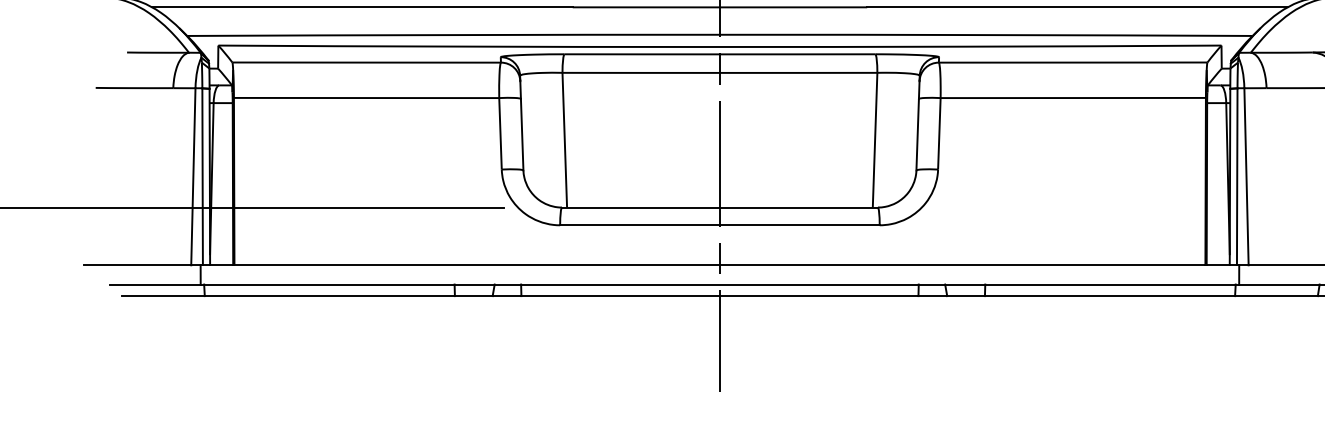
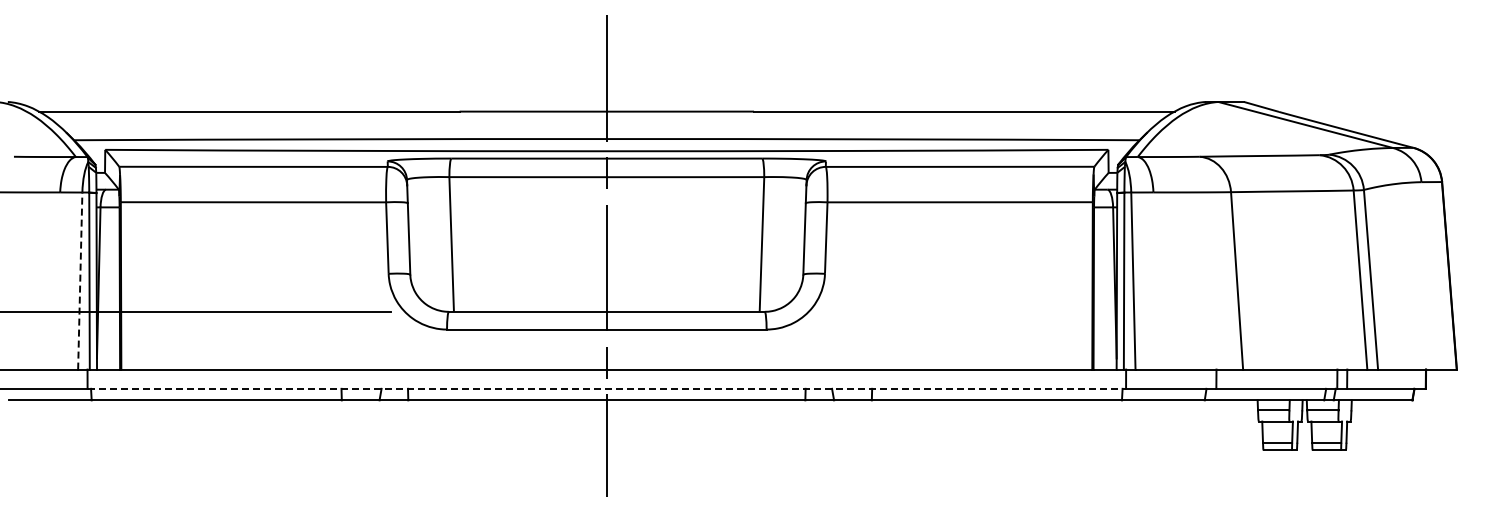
line: (193, 177) -> (80, 281), solid -> dashed
line: (720, 284) -> (607, 388), solid -> dashed

